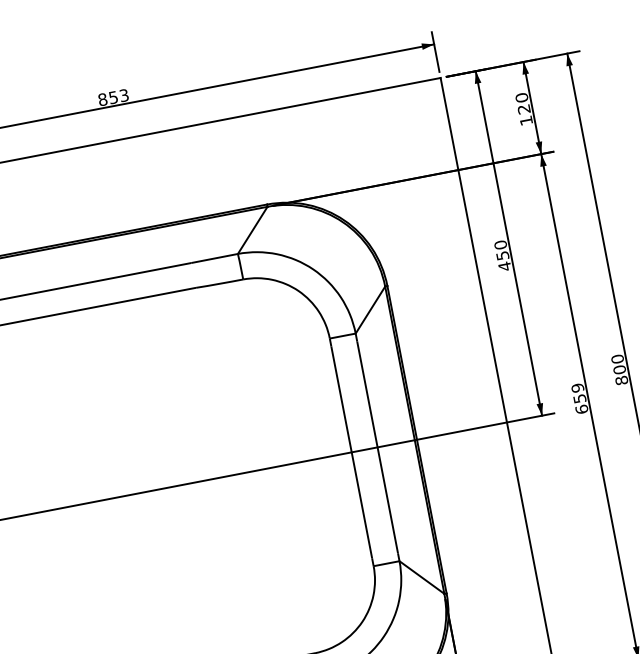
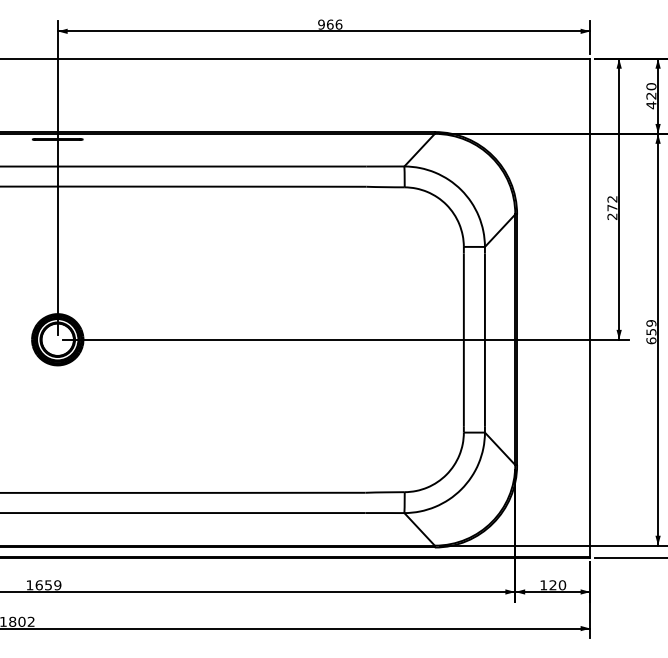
text: (113, 97) -> (330, 24), 853 -> 966
text: (526, 120) -> (651, 105), 120 -> 420
text: (502, 255) -> (612, 207), 450 -> 272

